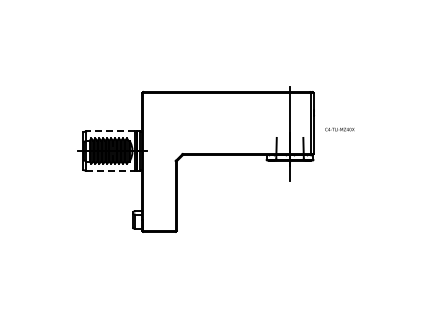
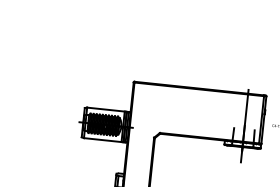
line: (110, 131) -> (105, 109), dashed -> solid
line: (110, 170) -> (102, 139), dashed -> solid

